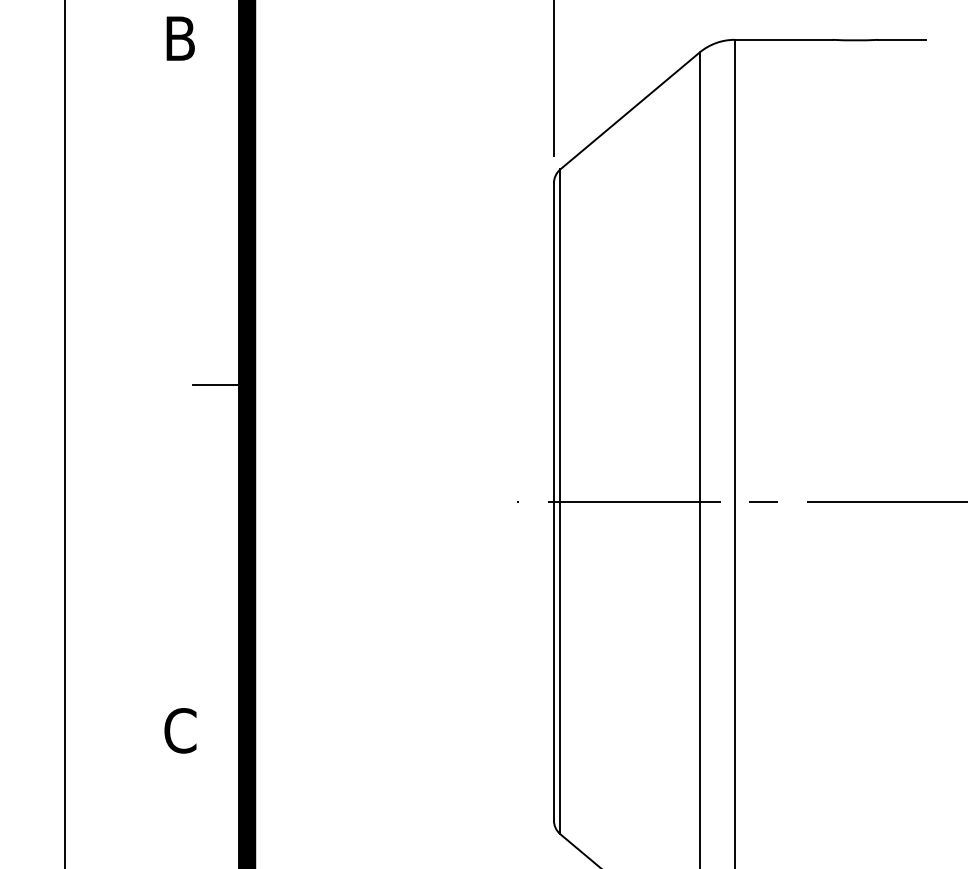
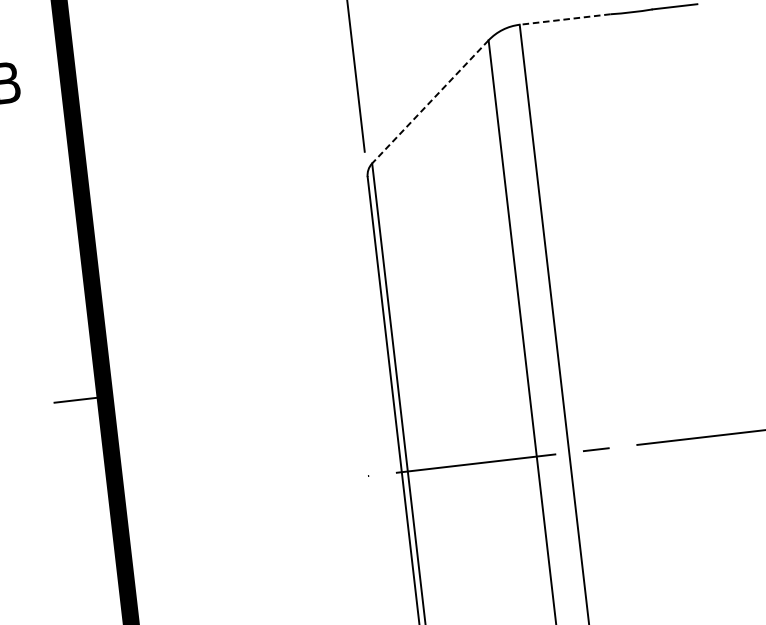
line: (783, 39) -> (564, 19), solid -> dashed
line: (630, 110) -> (430, 101), solid -> dashed

